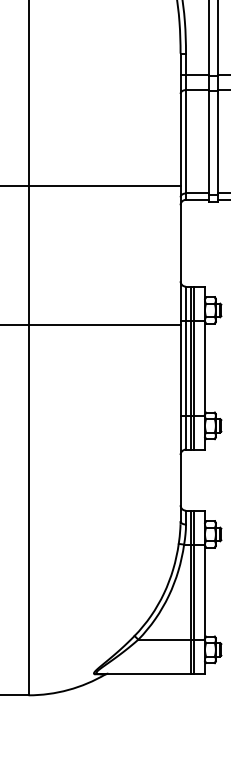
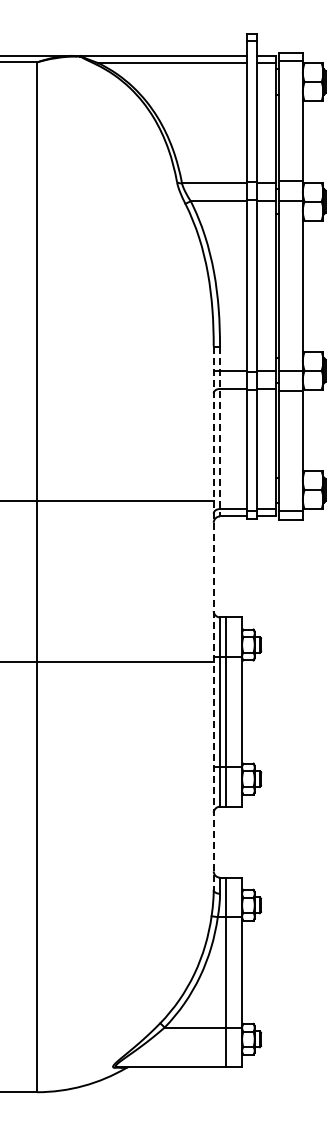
line: (186, 126) -> (220, 431), solid -> dashed
line: (180, 287) -> (213, 618), solid -> dashed
line: (194, 367) -> (229, 711), removed
line: (194, 591) -> (229, 971), removed

